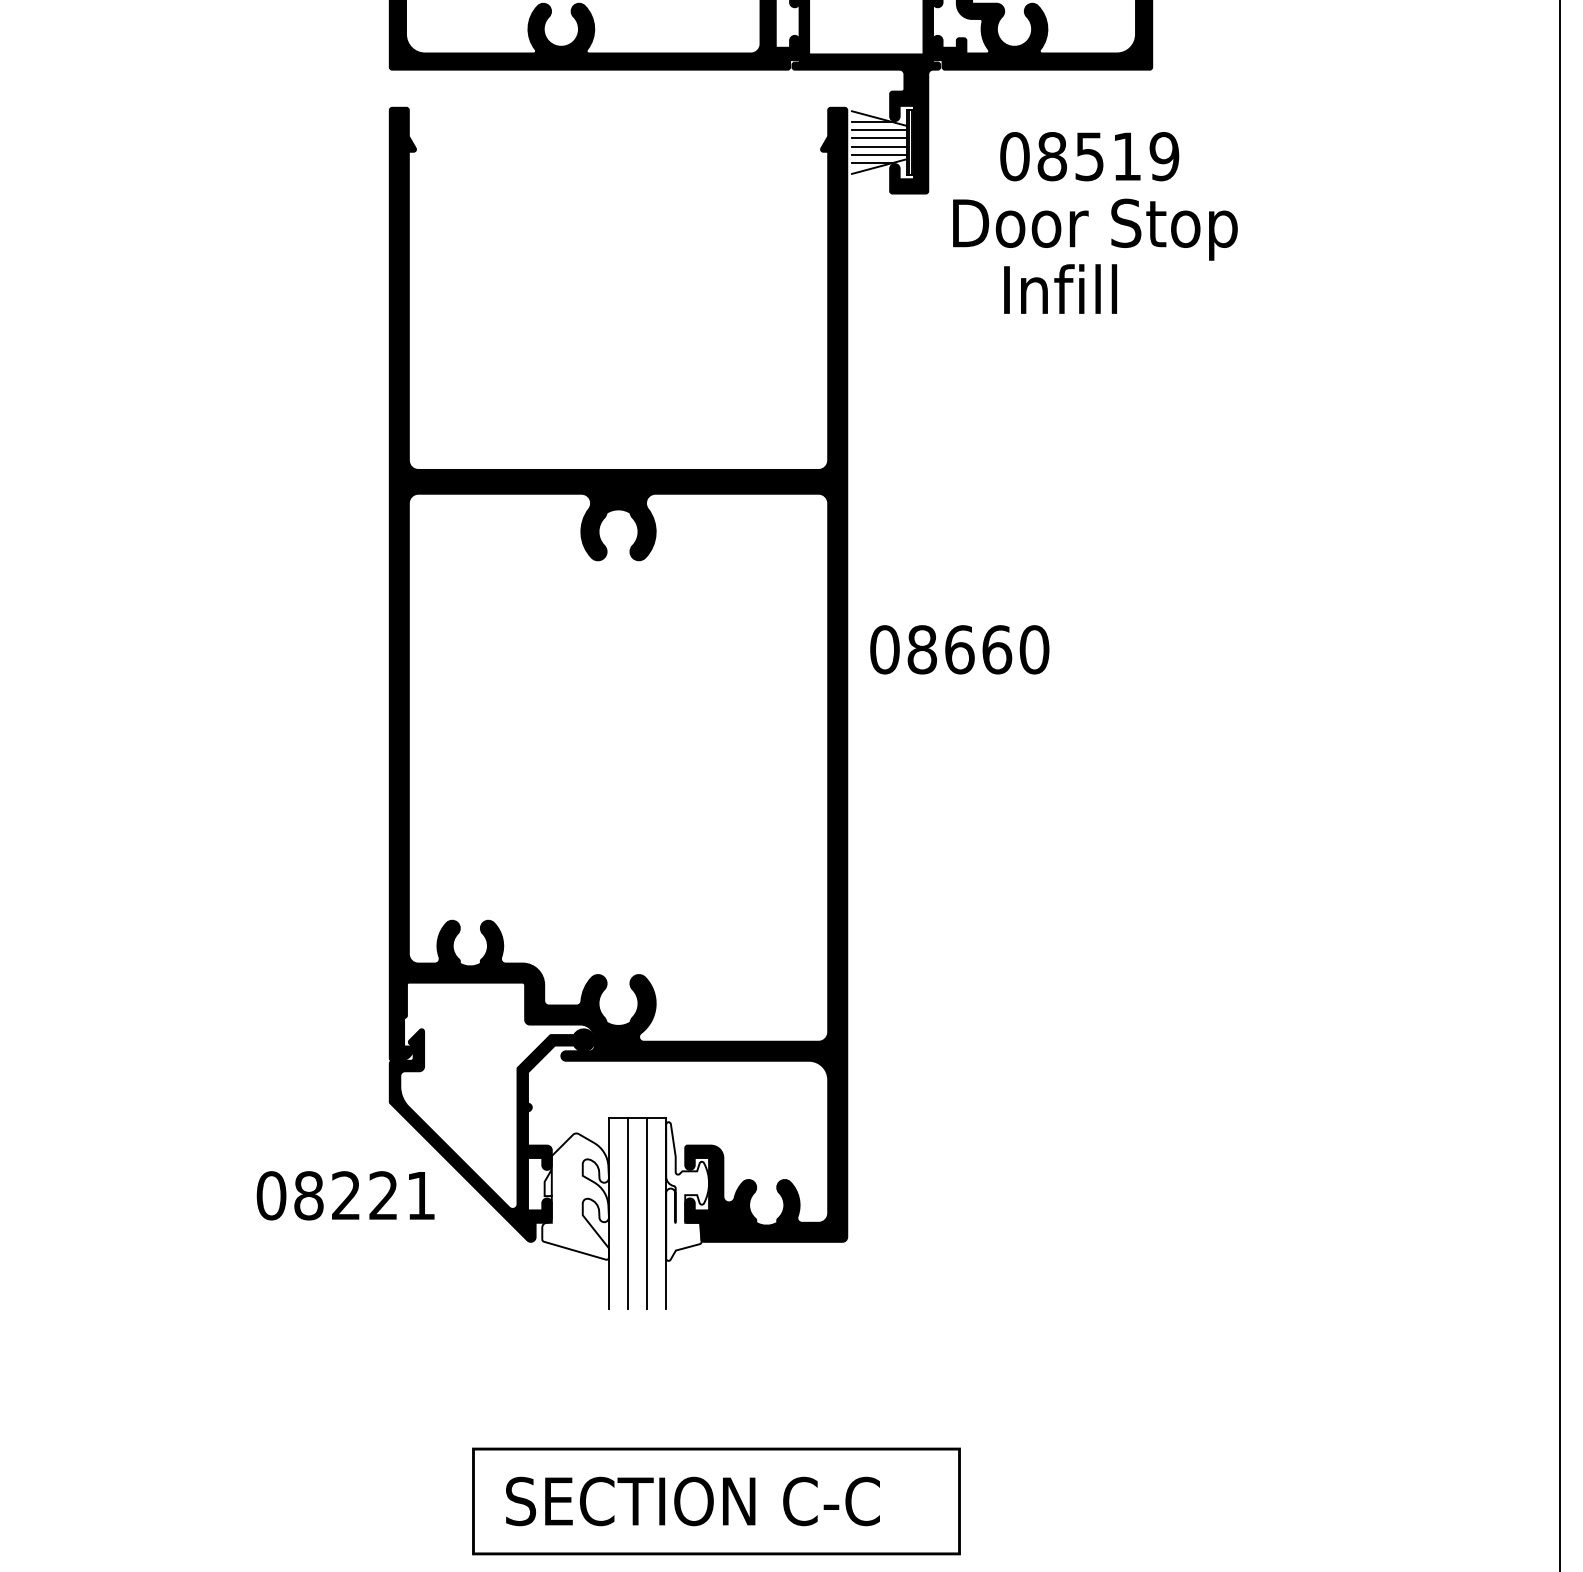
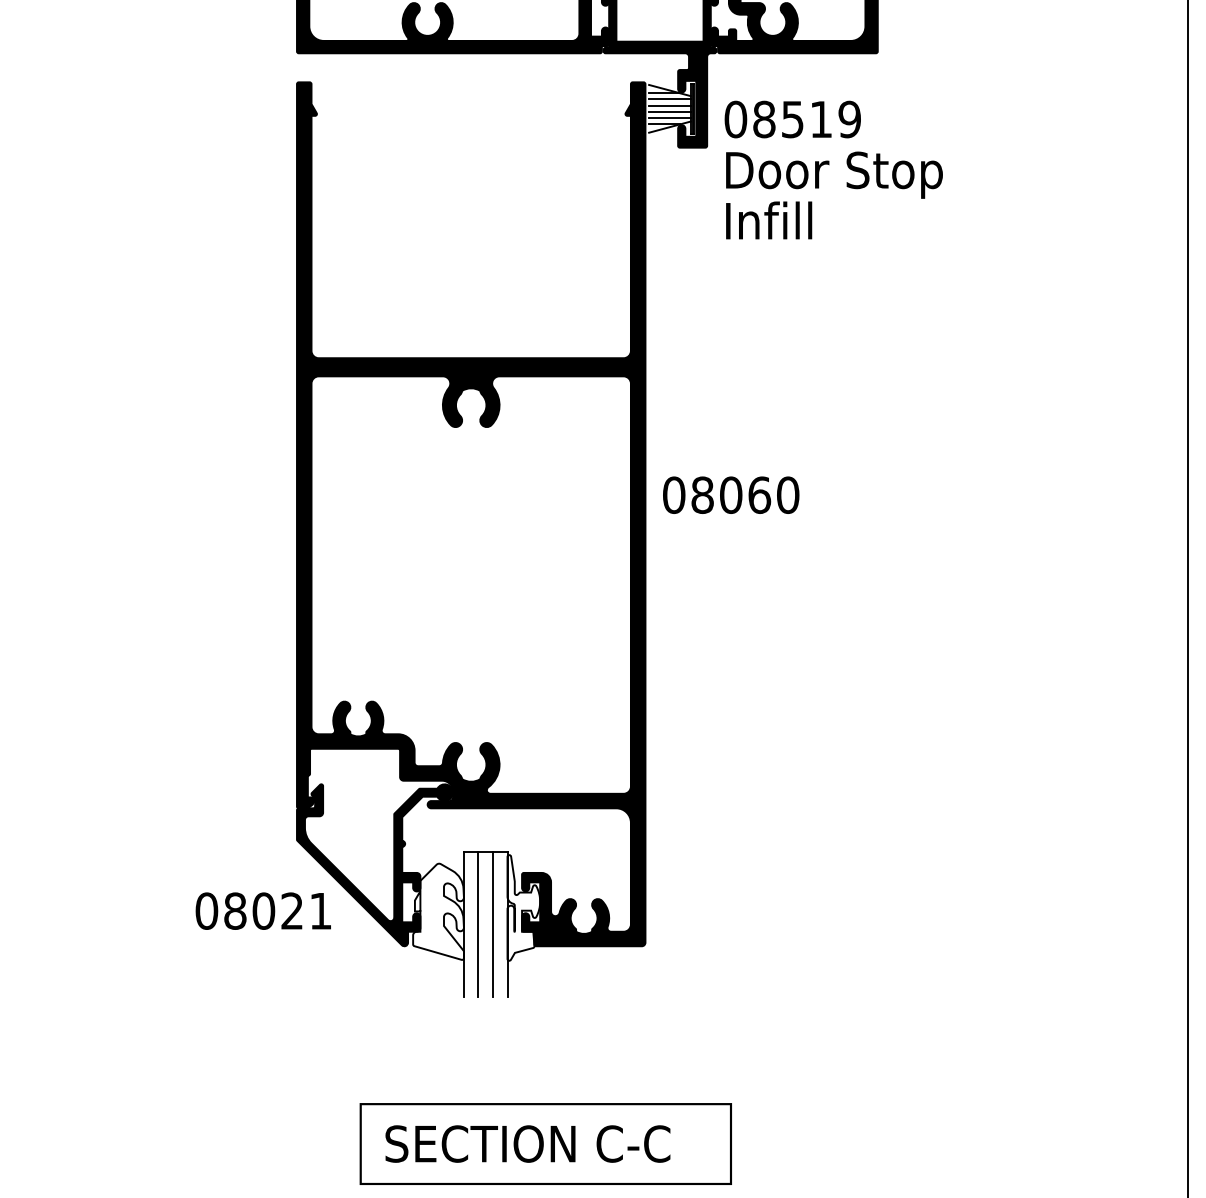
text: (1089, 156) -> (792, 119), moved
text: (1060, 288) -> (769, 220), moved
text: (959, 649) -> (730, 495), 08660 -> 08060
text: (346, 1195) -> (263, 910), 08221 -> 08021

